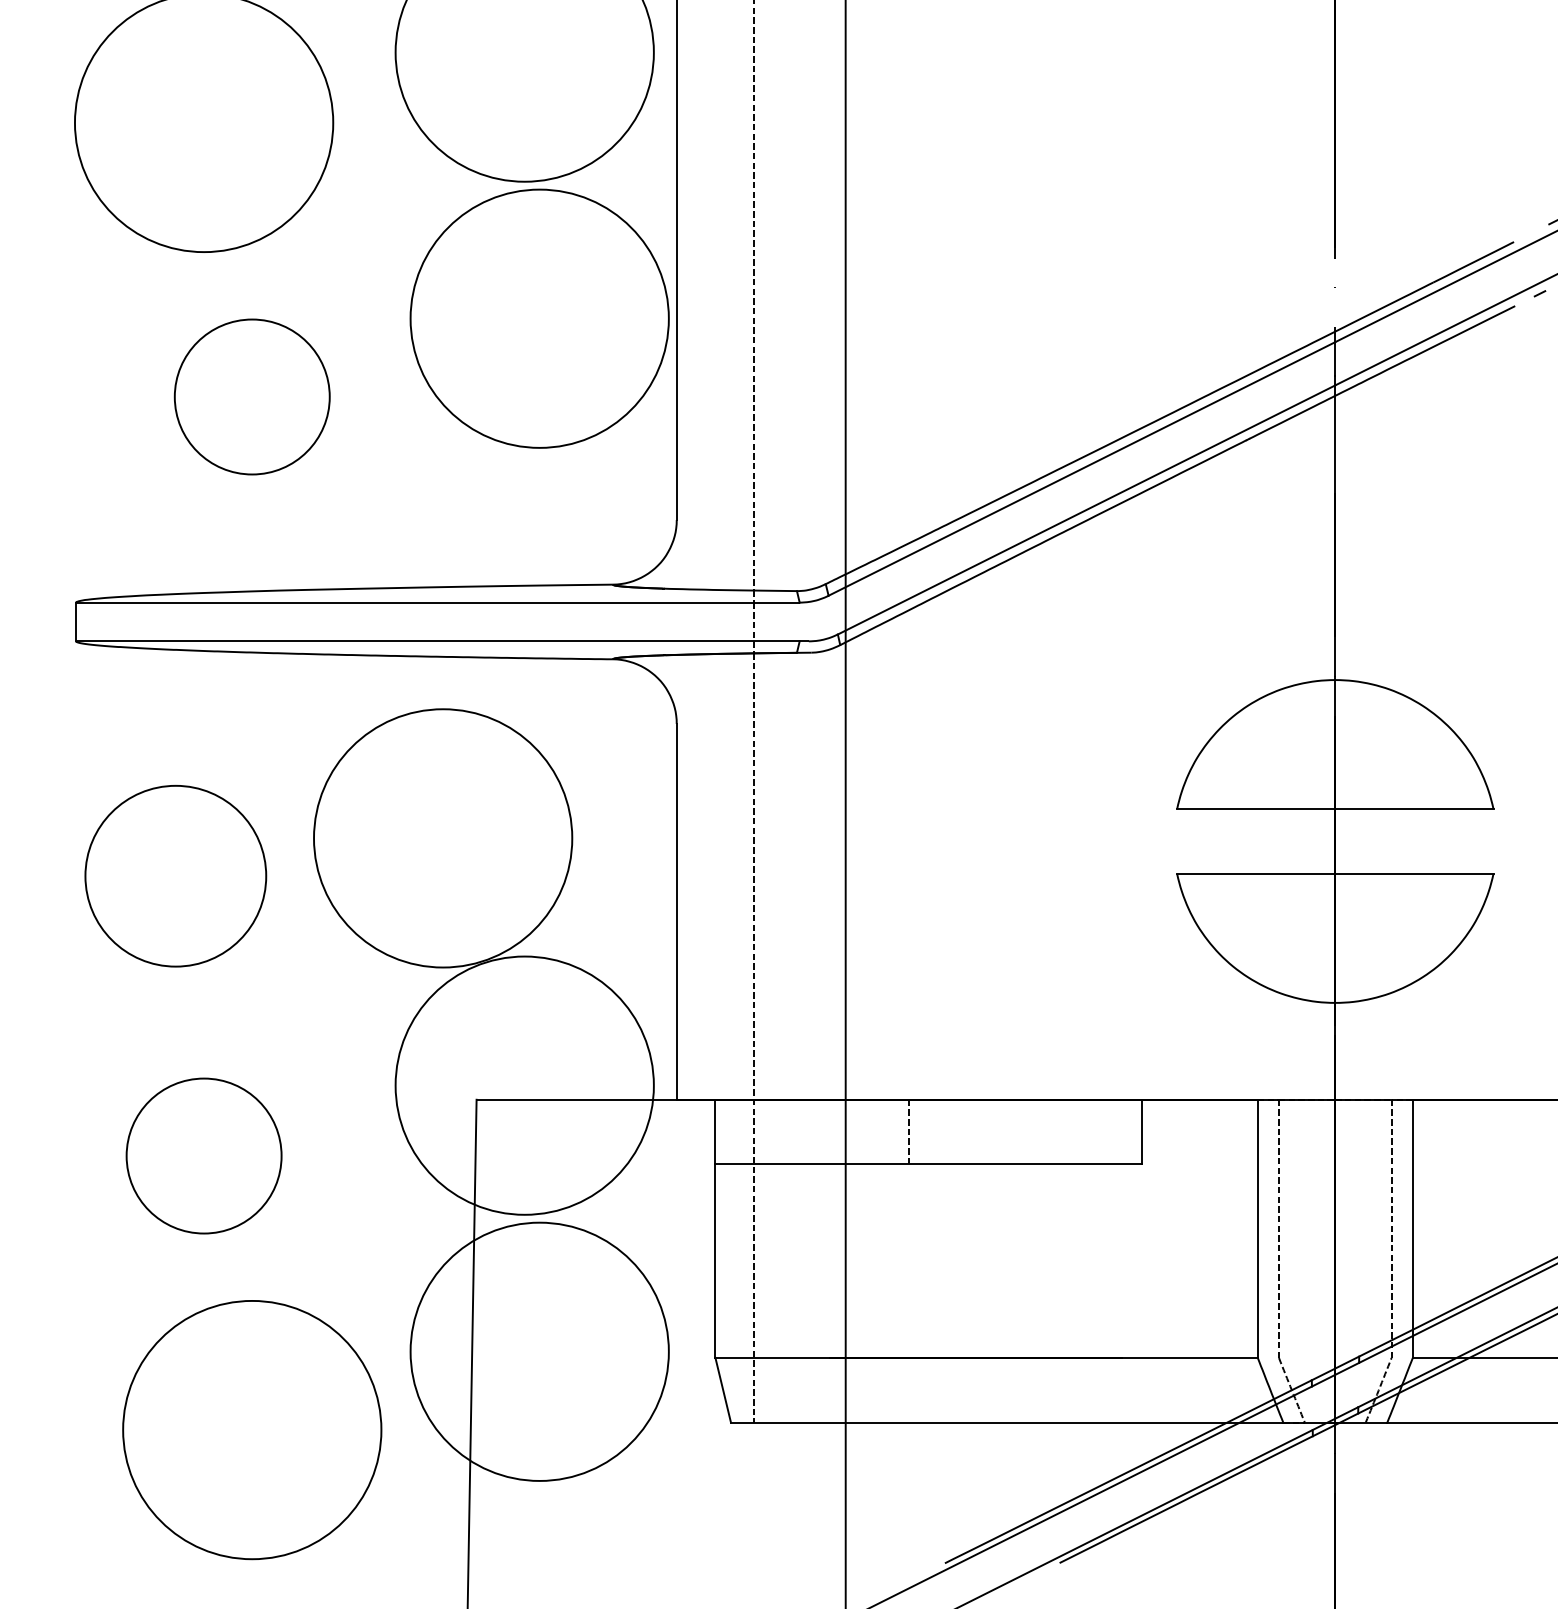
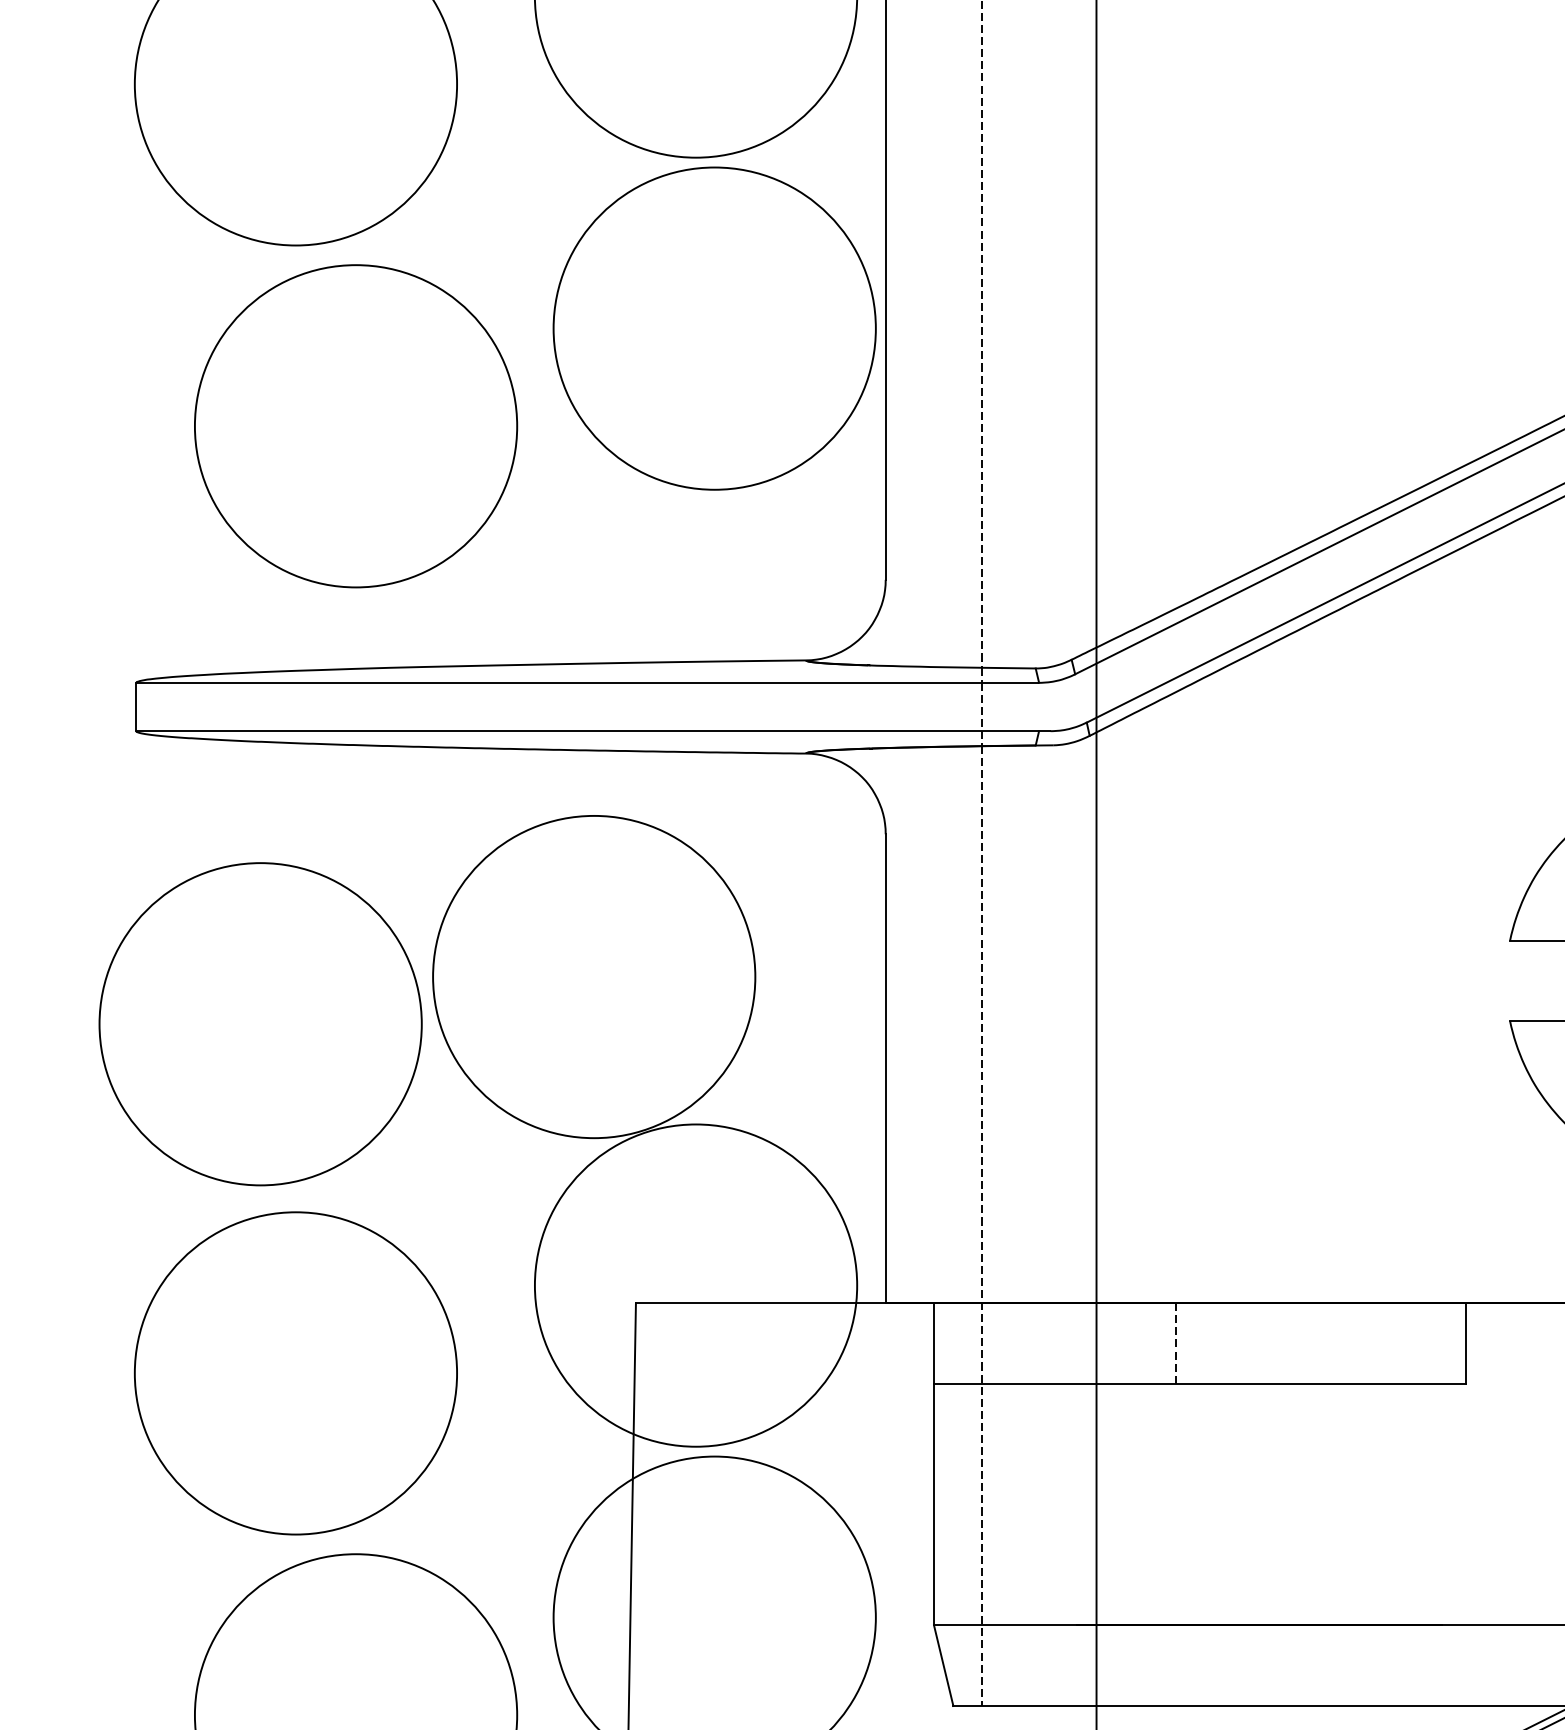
circle: (252, 396) -> (356, 425), size x1.67
circle: (175, 876) -> (260, 1024), size x1.43
circle: (203, 1155) -> (295, 1372), size x1.67

